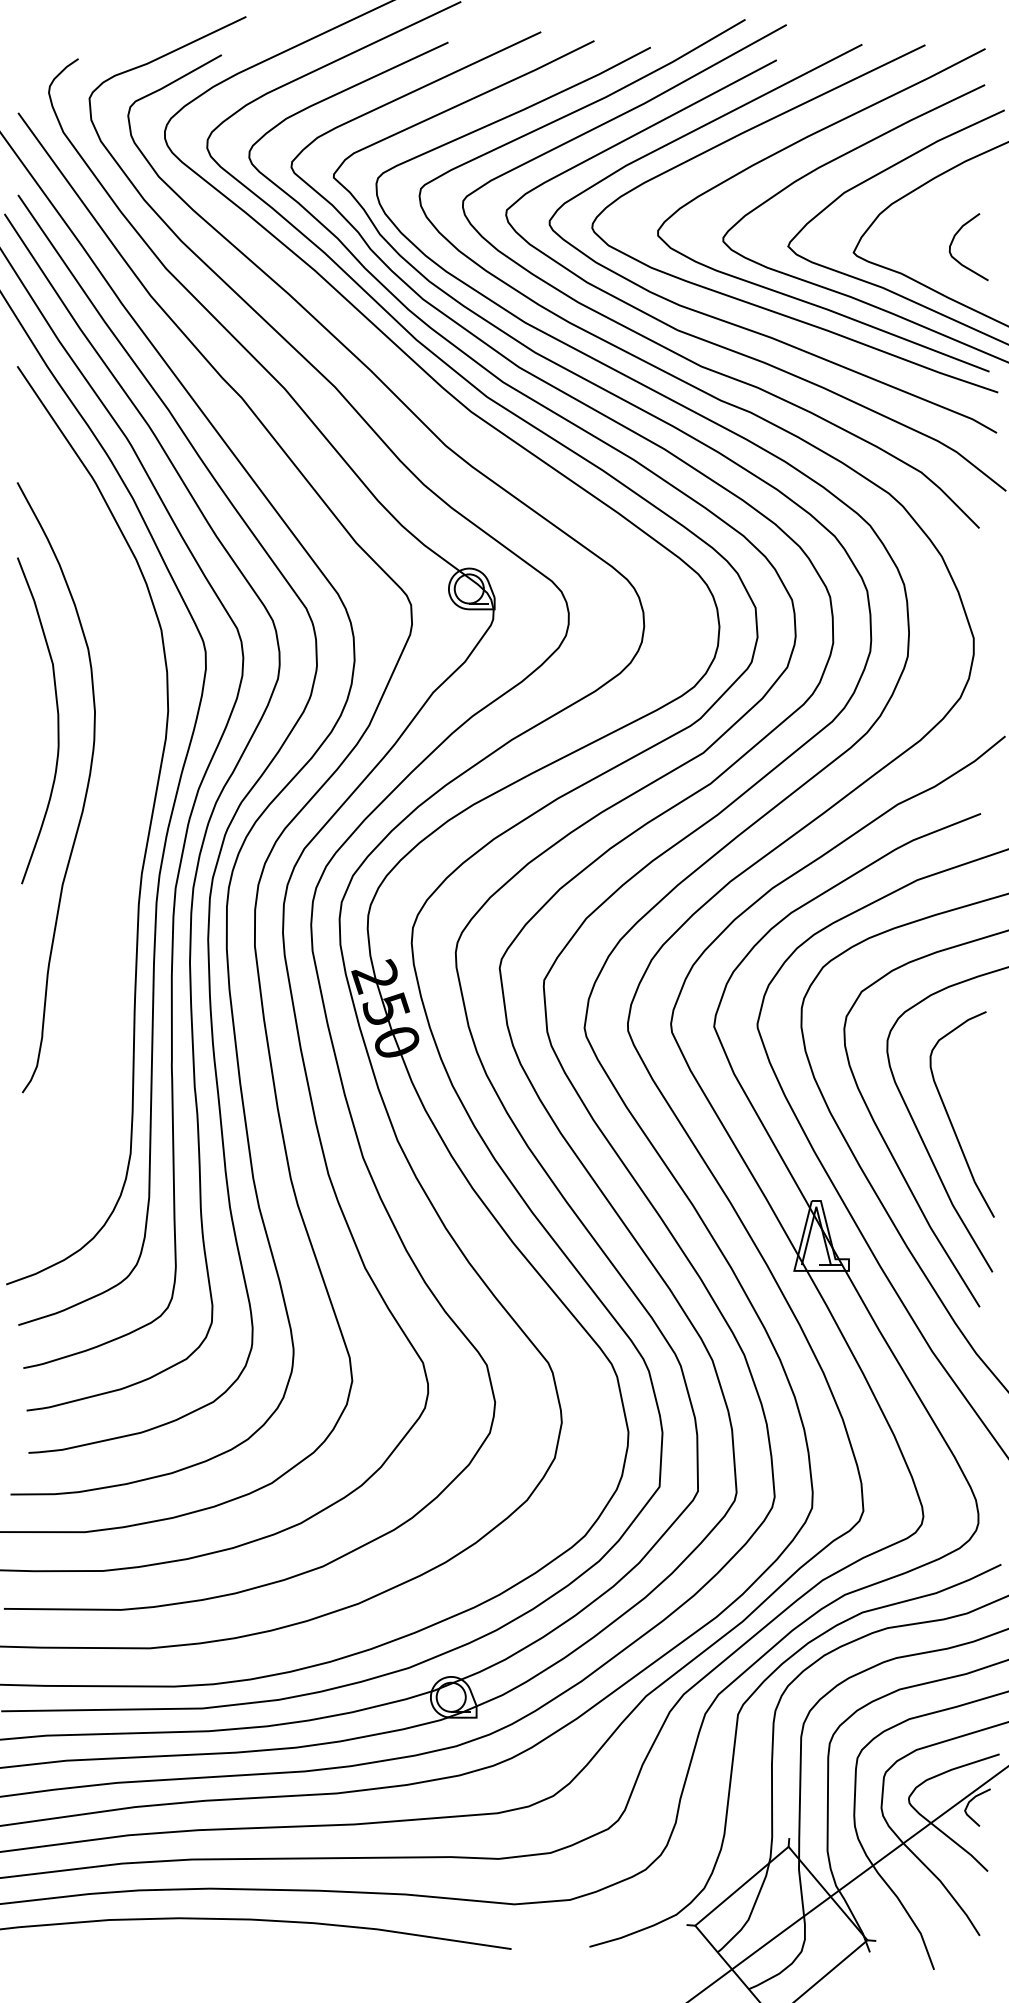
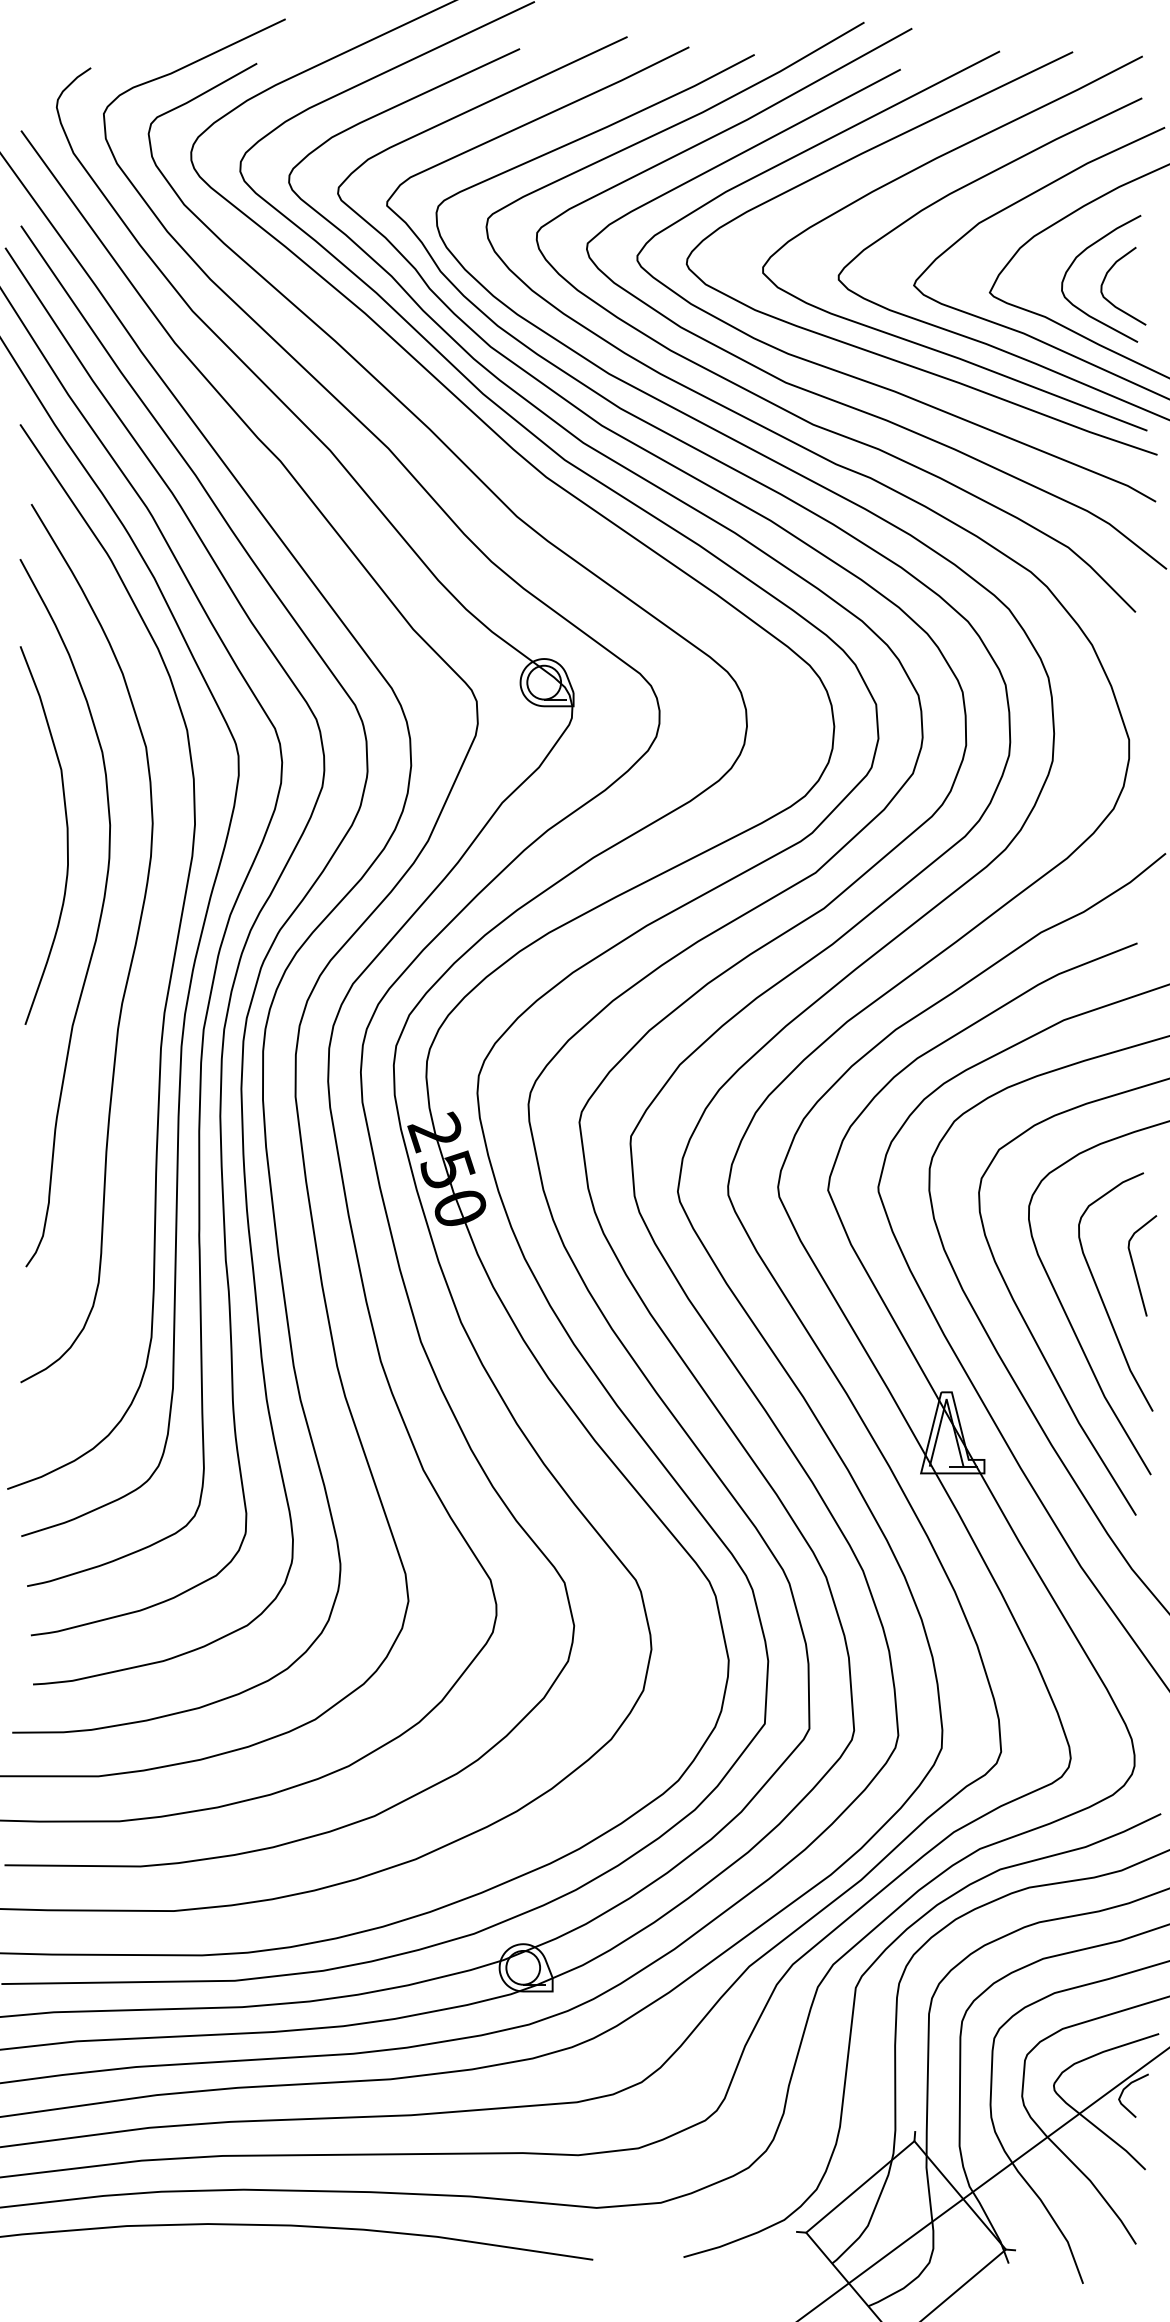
curve: (931, 220) -> (1080, 255), added
curve: (114, 822) -> (132, 953), added
line: (978, 1091) -> (1134, 1265), added

